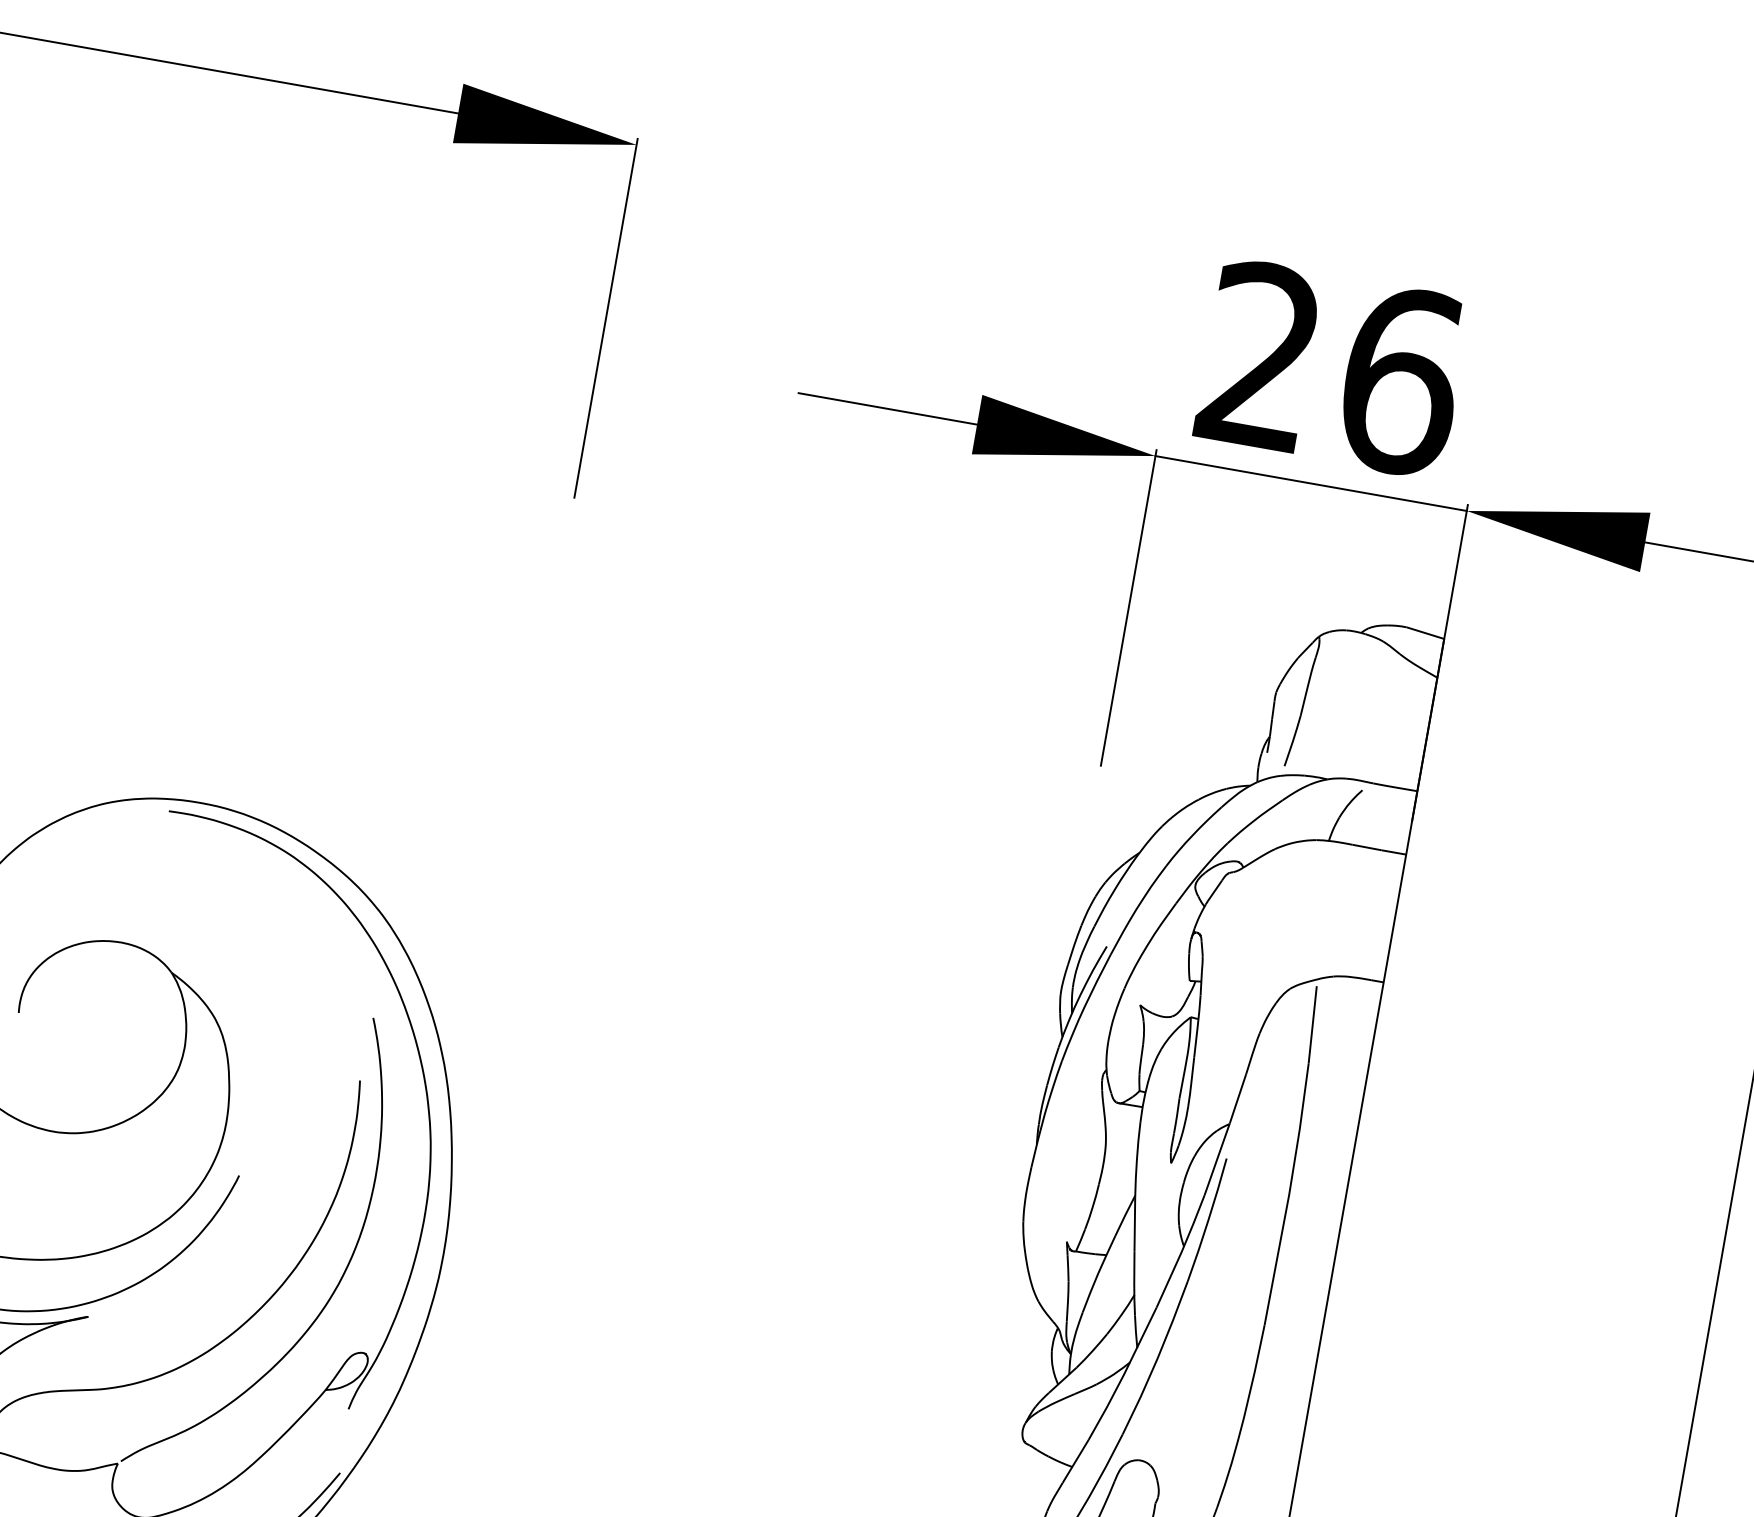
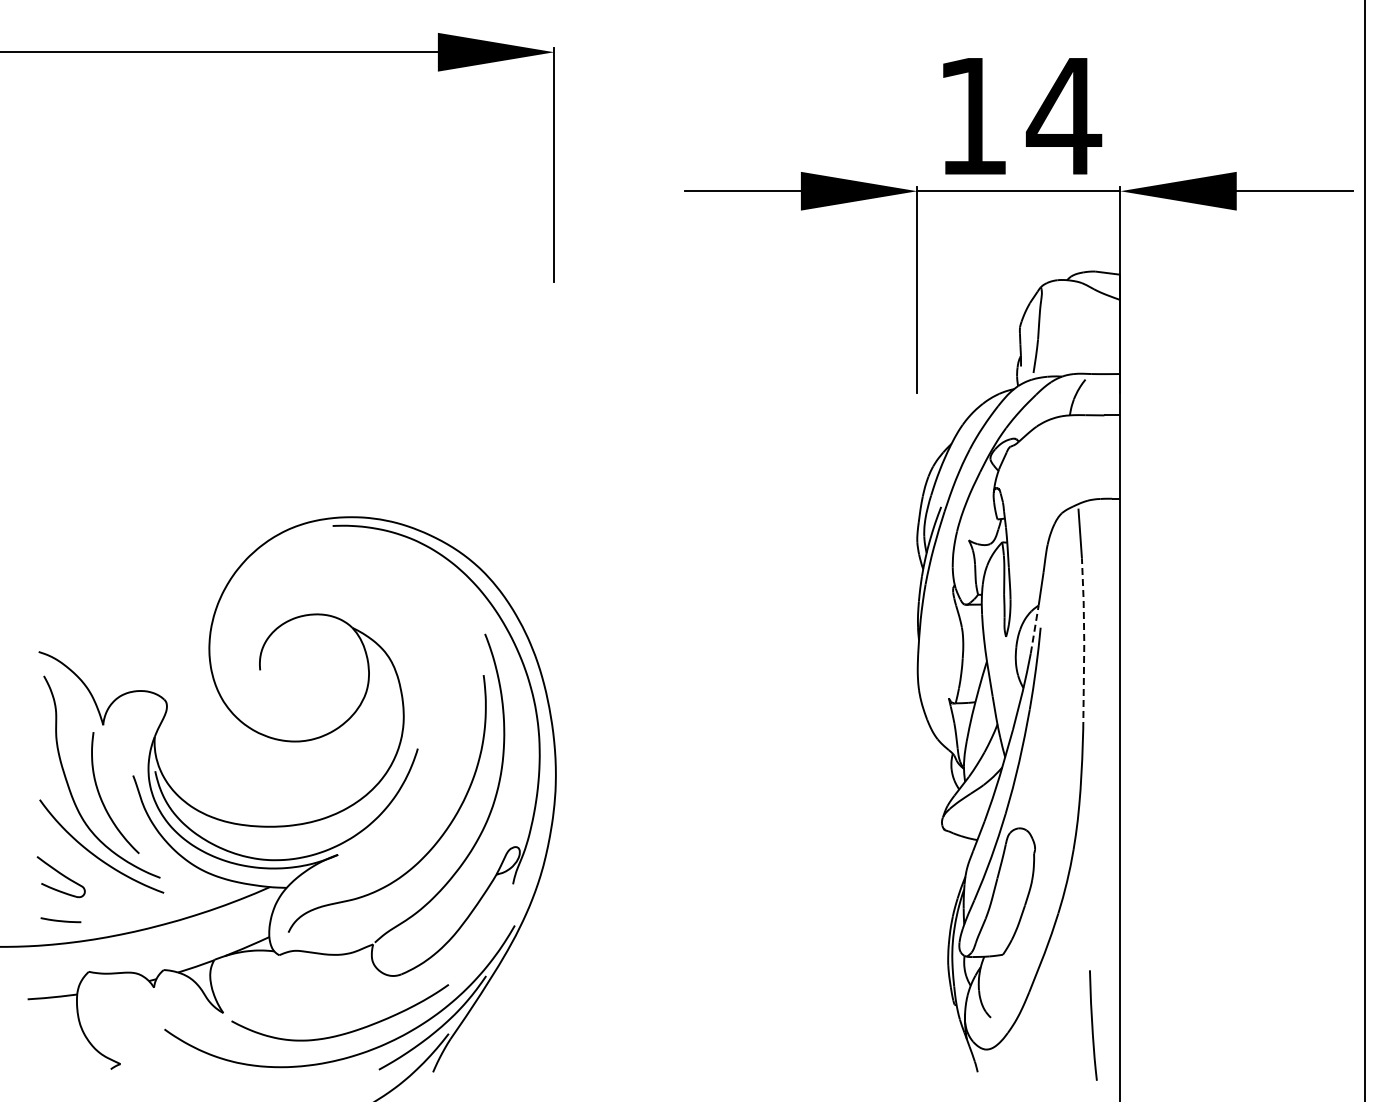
text: (1333, 369) -> (1020, 116), 26 -> 14
line: (1217, 1158) -> (1034, 628), solid -> dashed
line: (1289, 1194) -> (1084, 643), solid -> dashed

